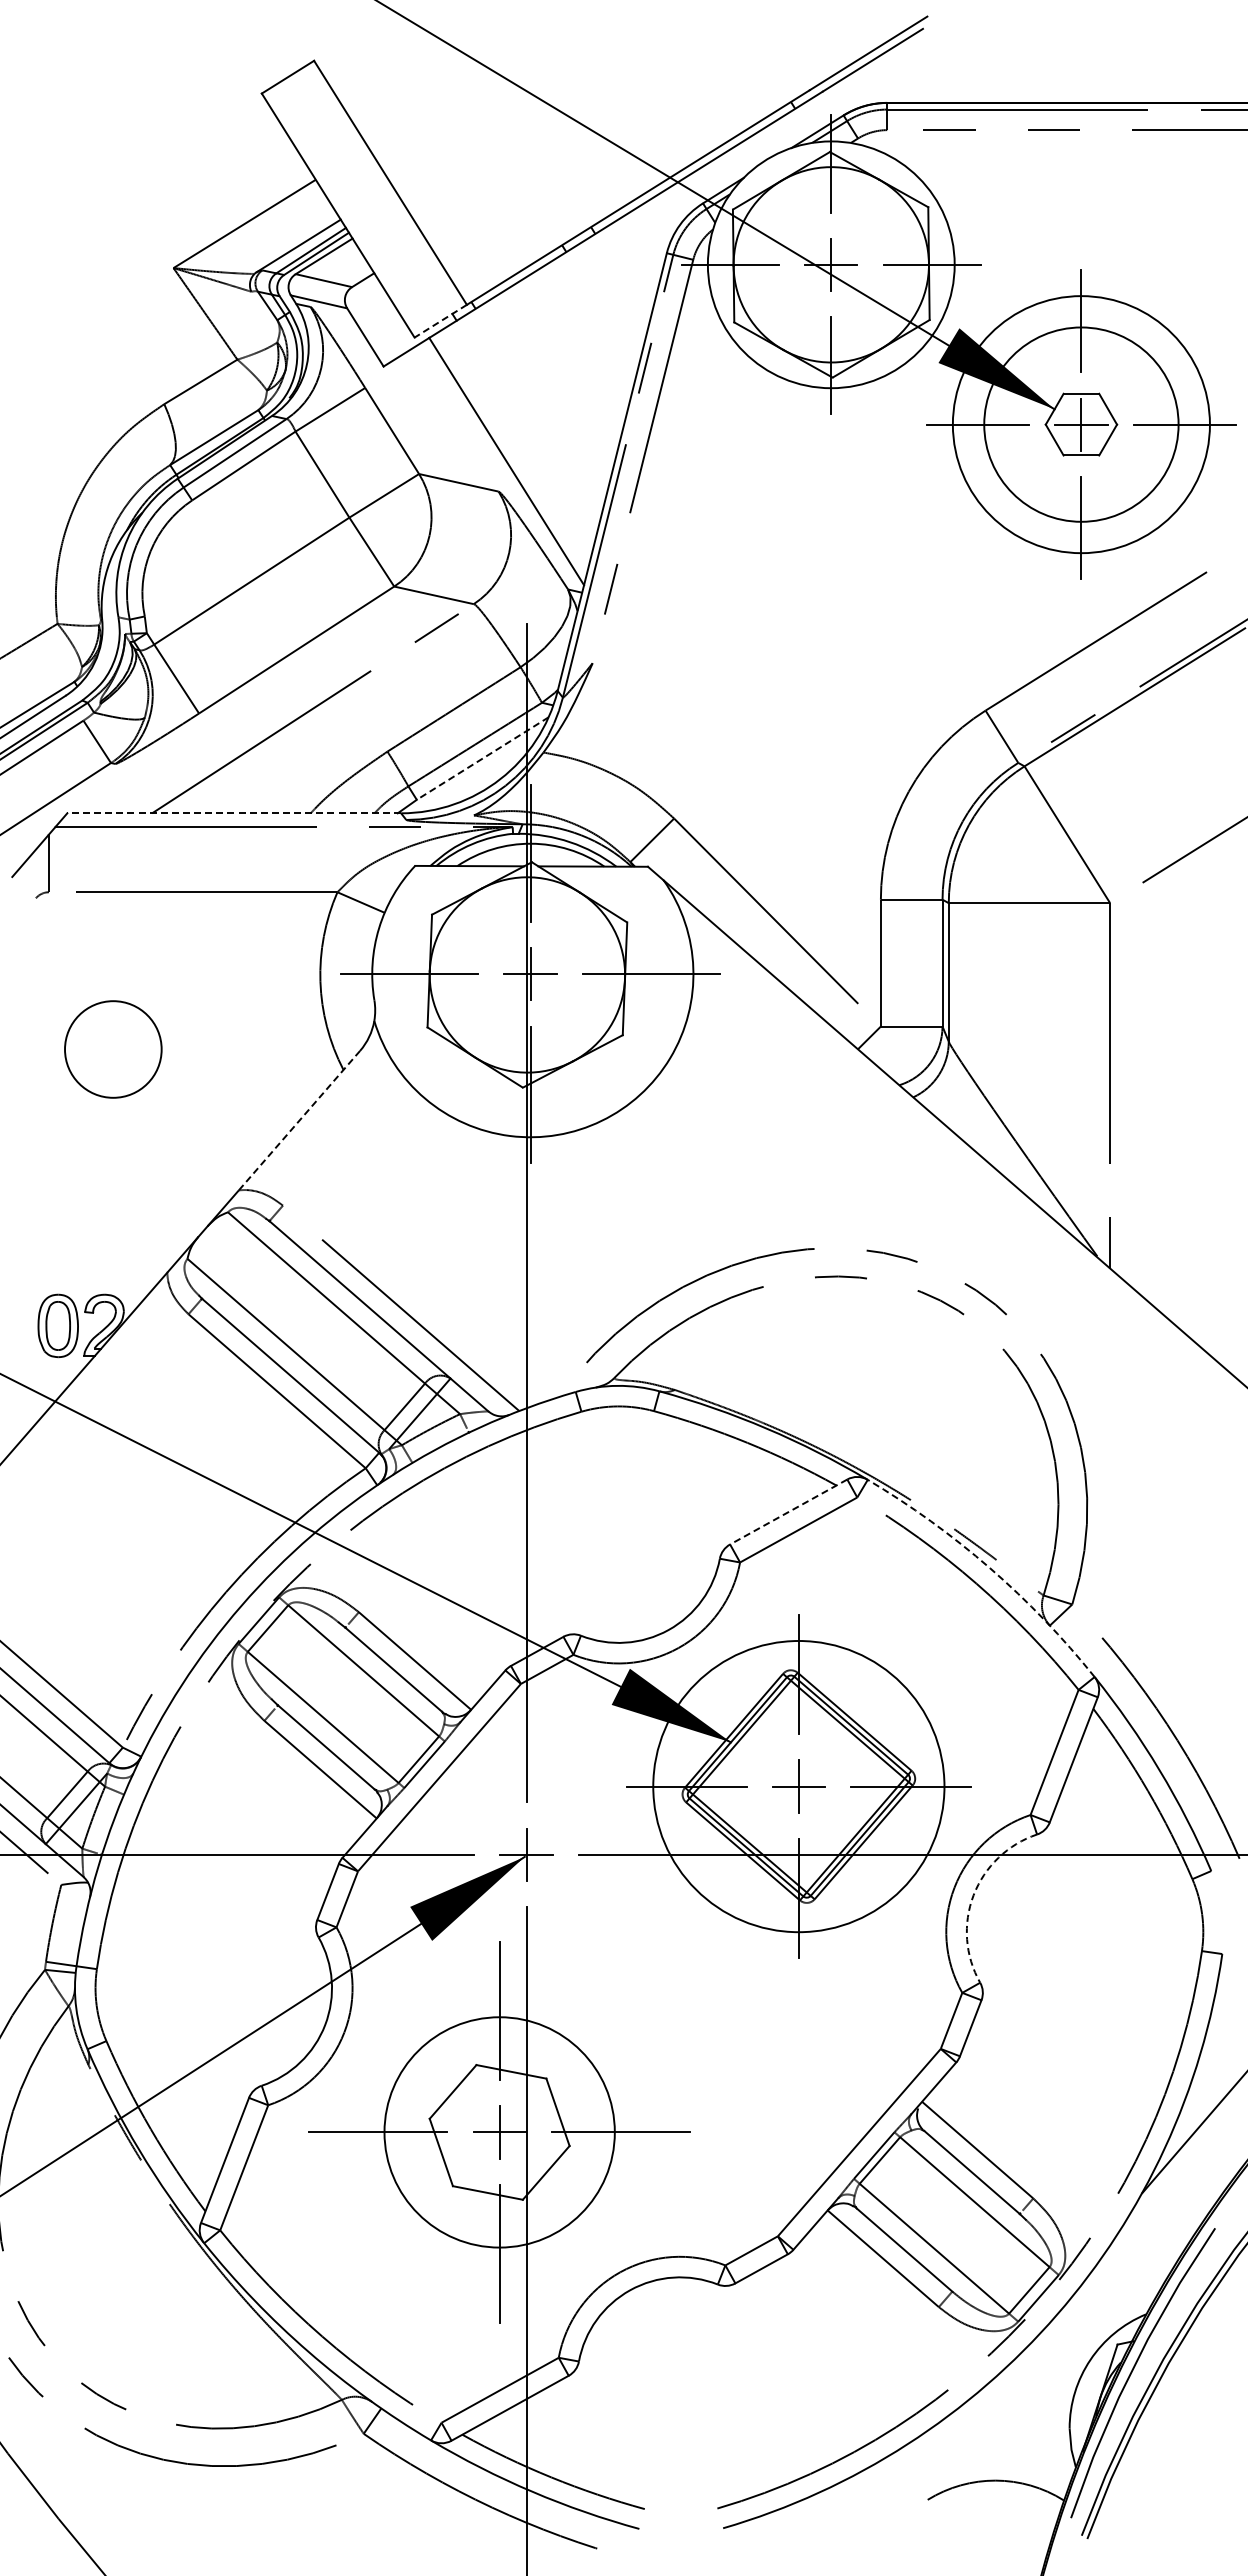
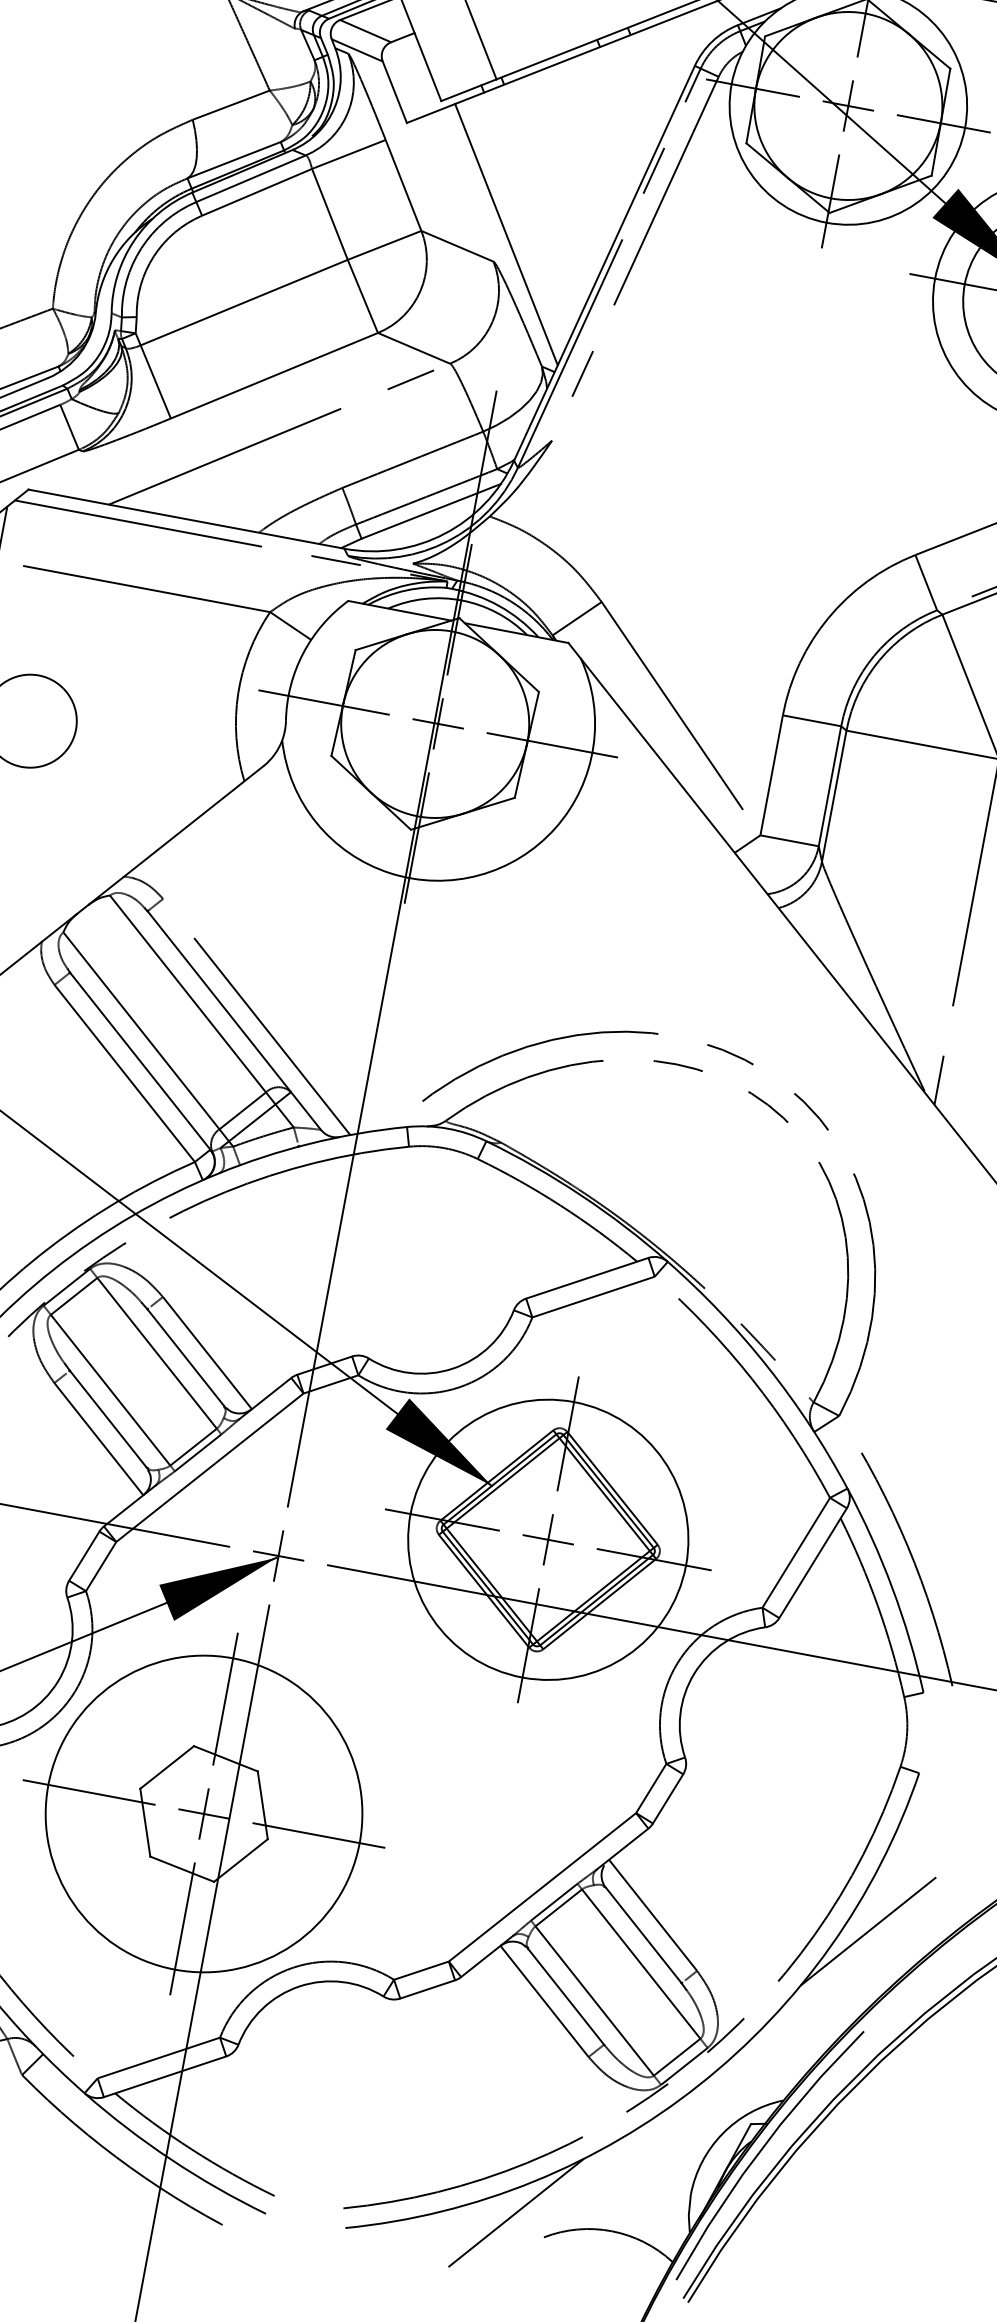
line: (440, 321) -> (468, 90), dashed -> solid
line: (482, 758) -> (431, 511), dashed -> solid
line: (234, 813) -> (186, 519), dashed -> solid
line: (299, 1120) -> (193, 821), dashed -> solid
line: (788, 1512) -> (587, 1278), dashed -> solid
arc: (990, 1568) -> (768, 1367), dashed -> solid
arc: (973, 1895) -> (694, 1673), dashed -> solid
circle: (499, 2131) -> (204, 1813), size x1.43
line: (894, 2479) -> (516, 2212), added

